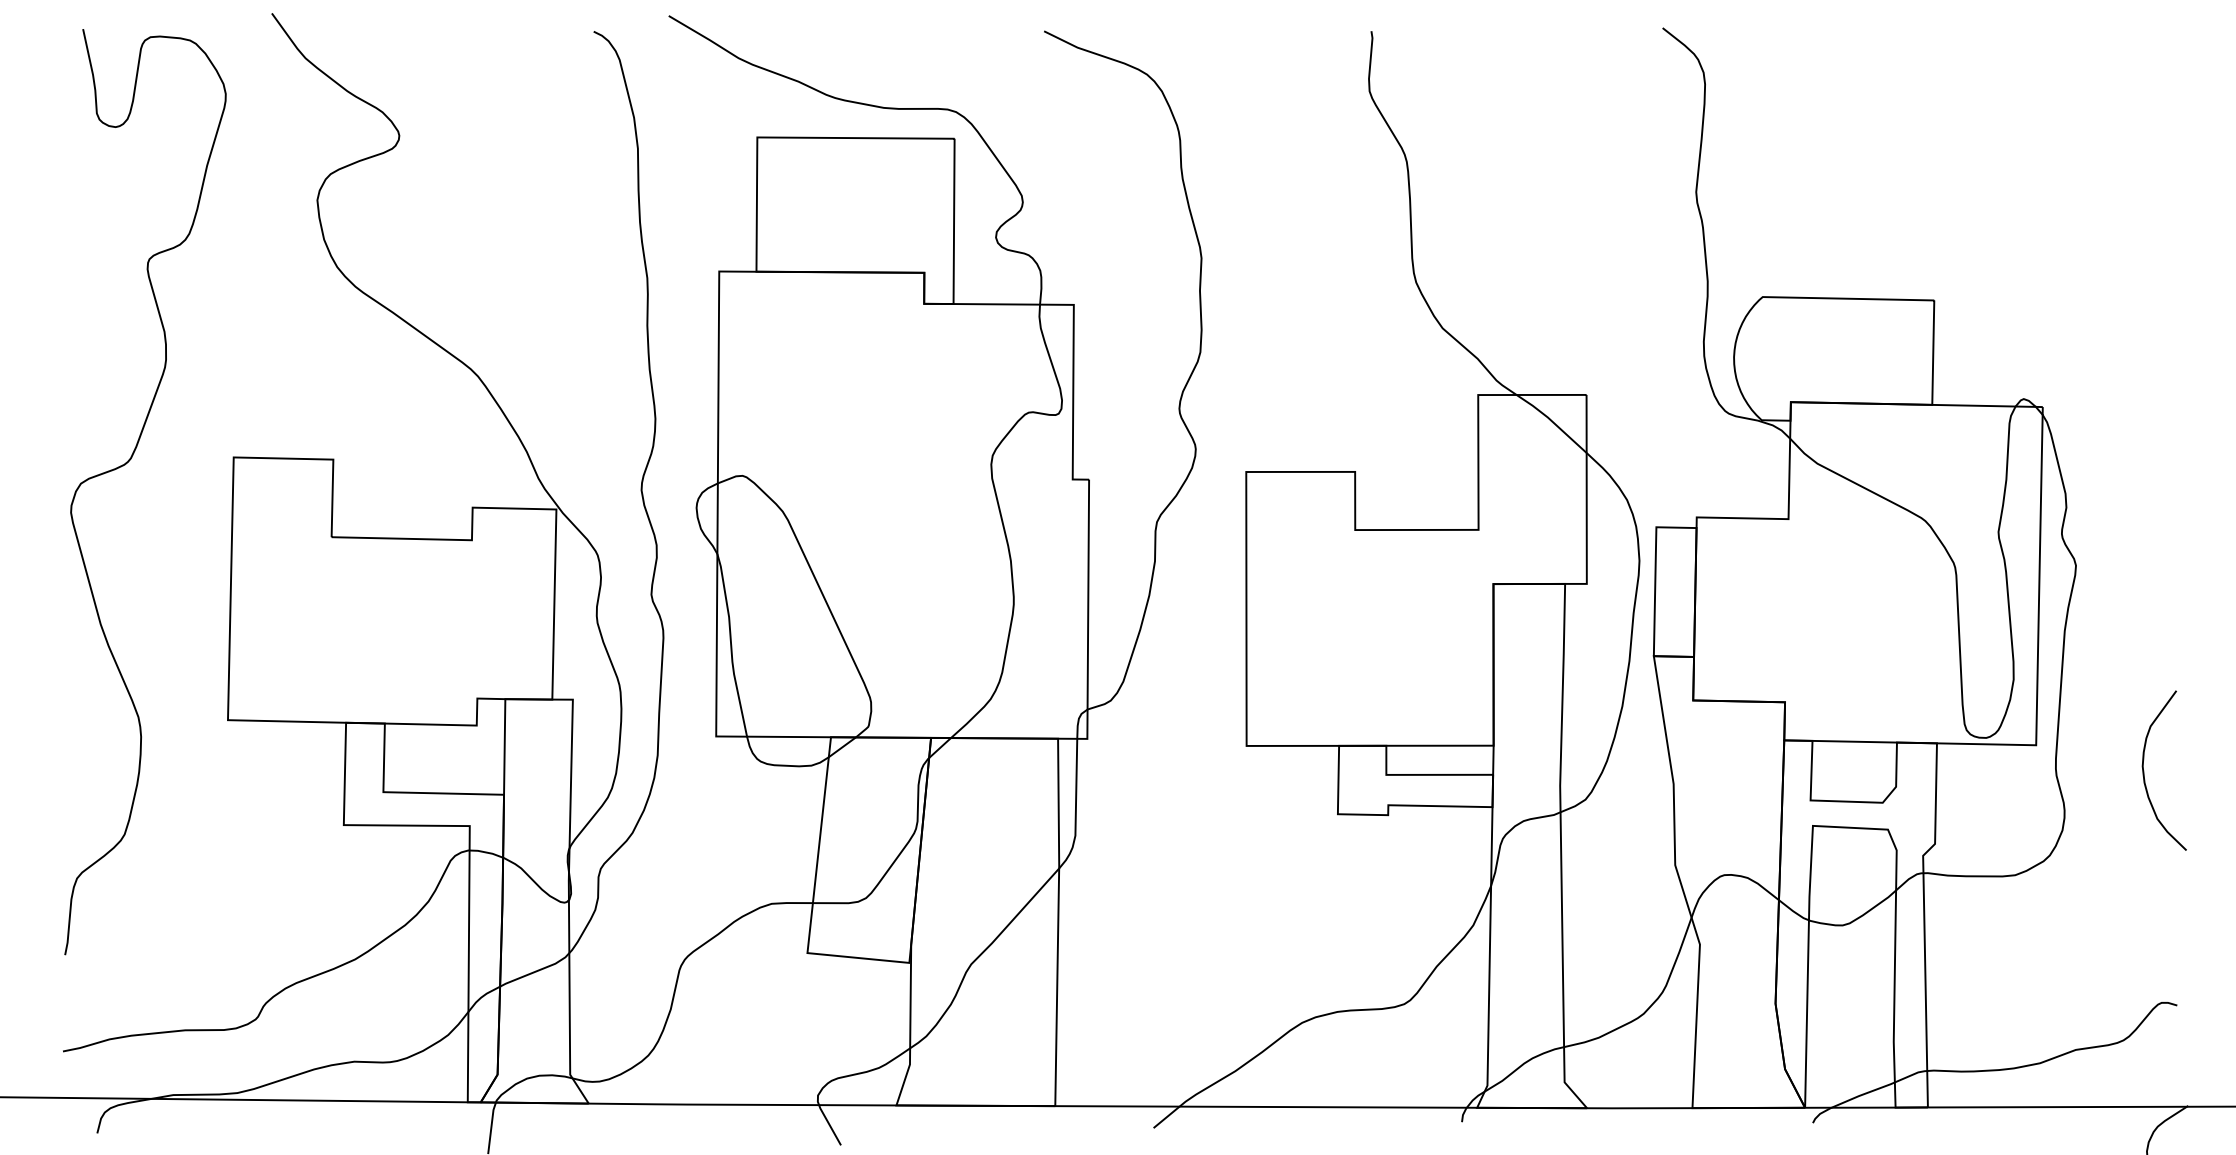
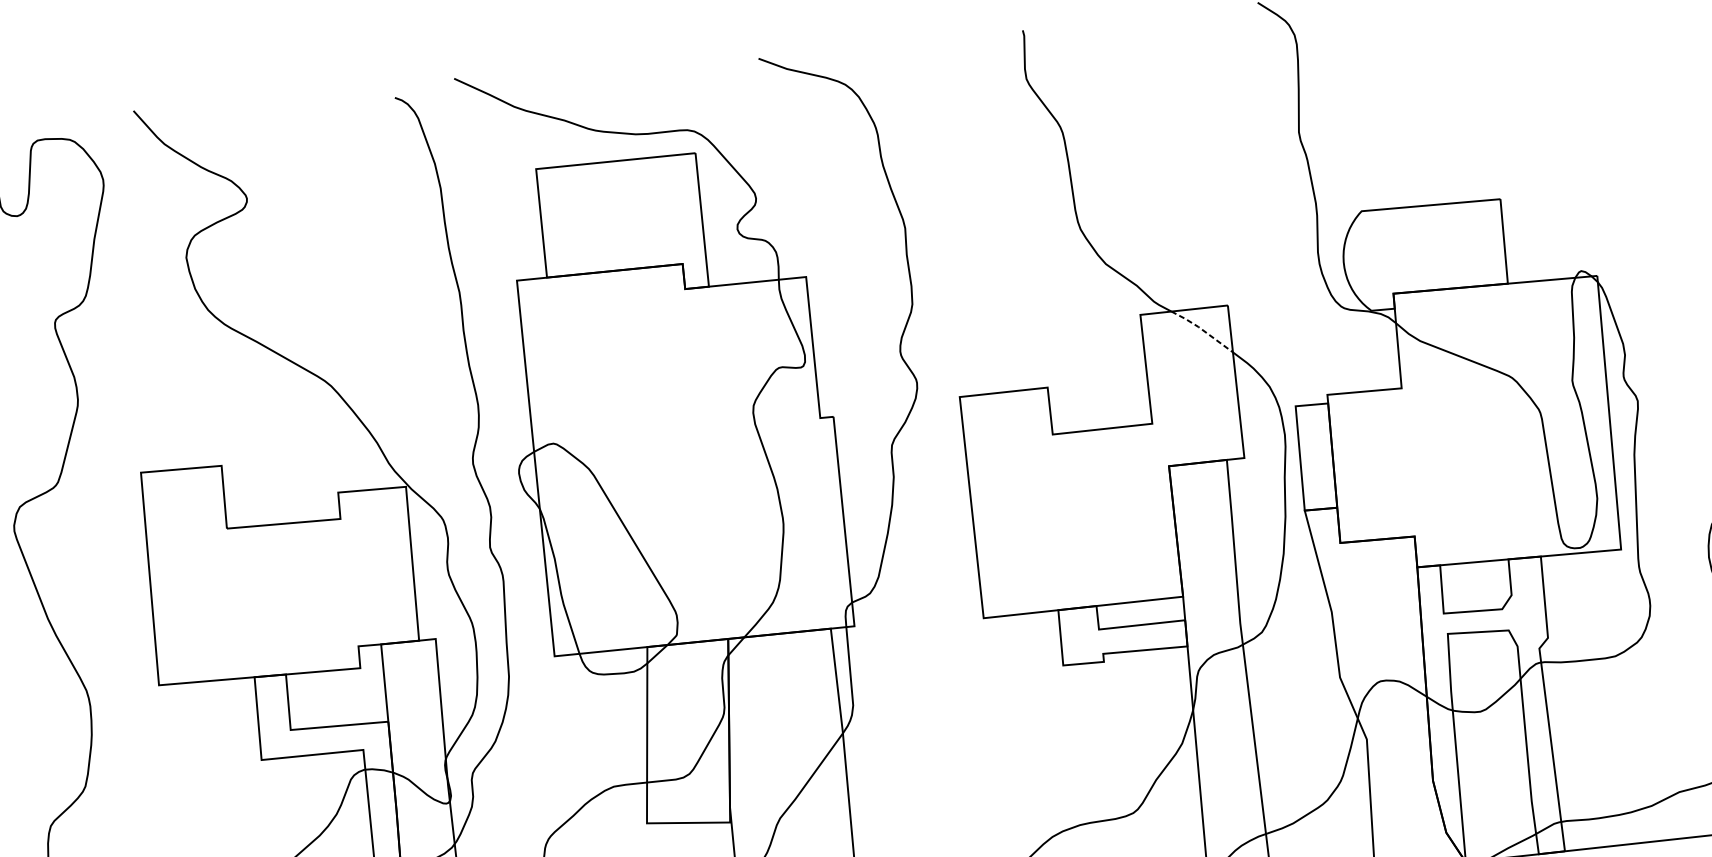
line: (1552, 421) -> (1202, 329), solid -> dashed

